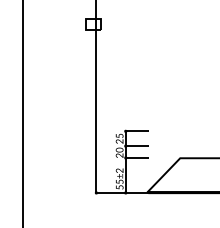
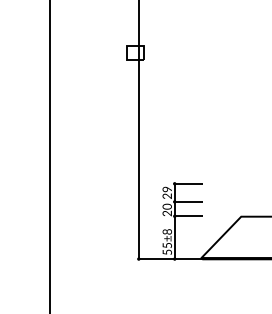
text: (119, 135) -> (166, 189), 25 -> 29
text: (119, 170) -> (167, 231), 55±2 -> 55±8

